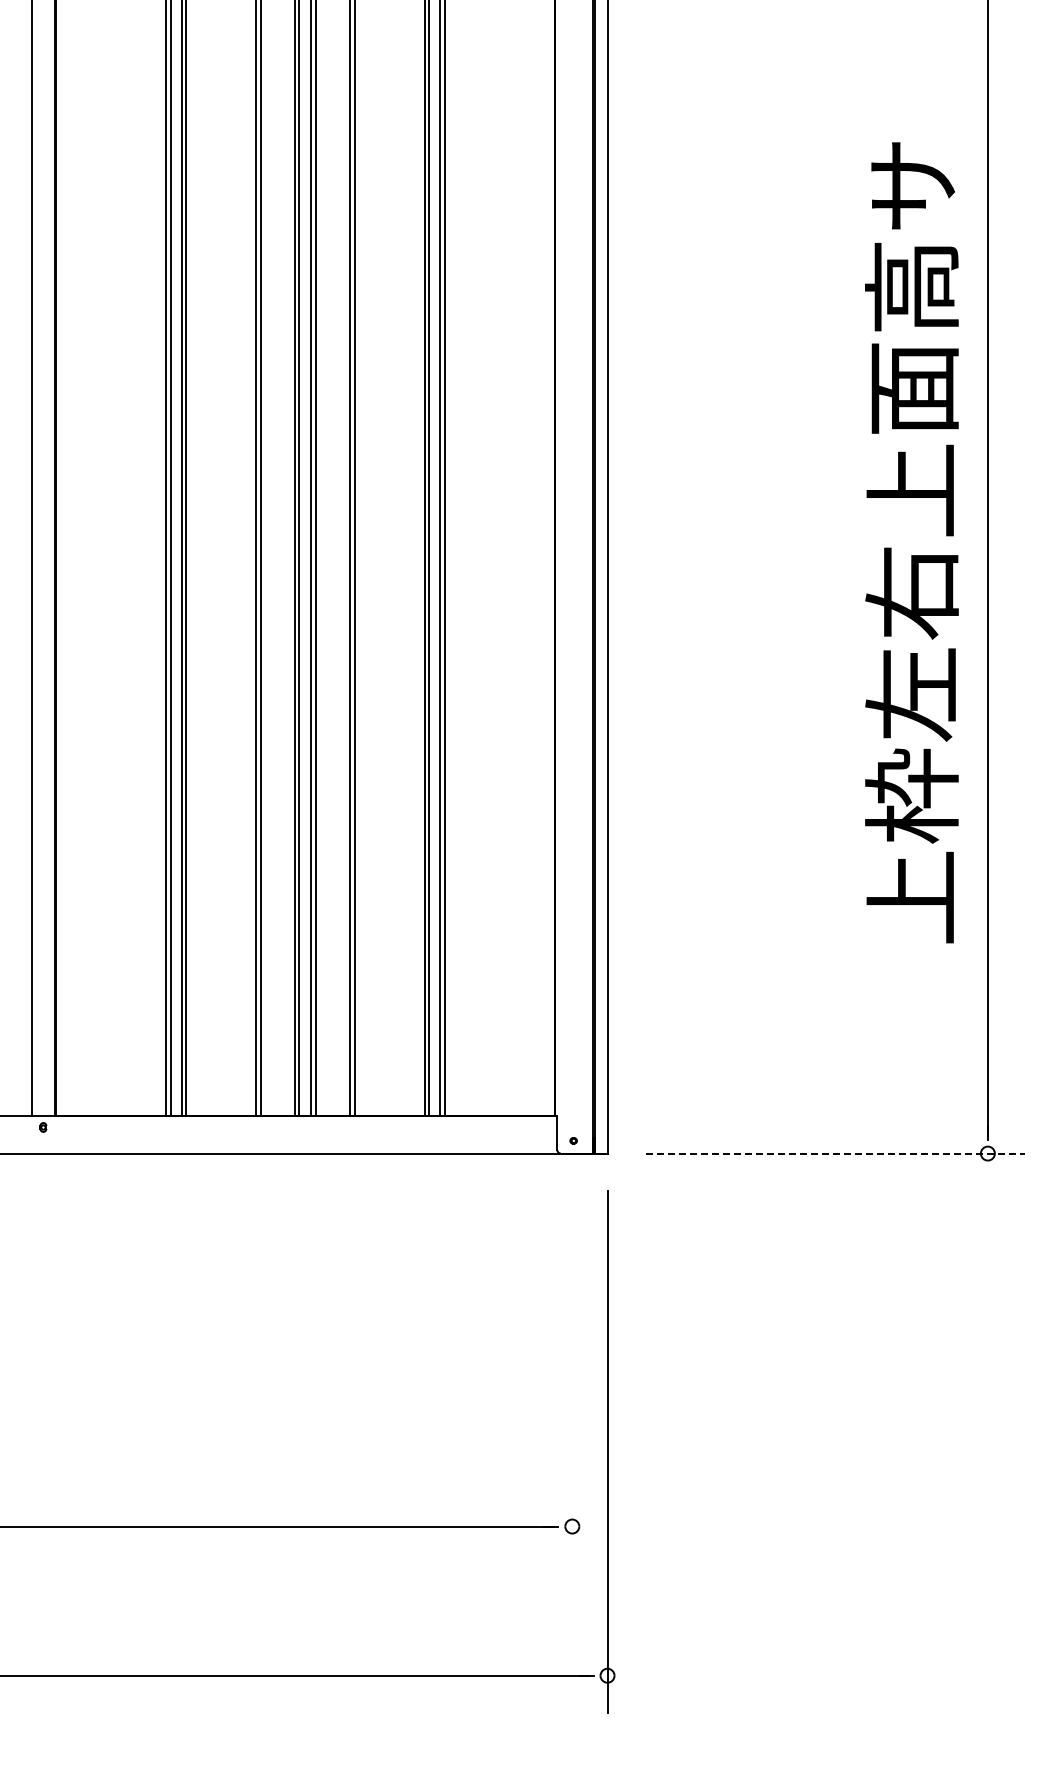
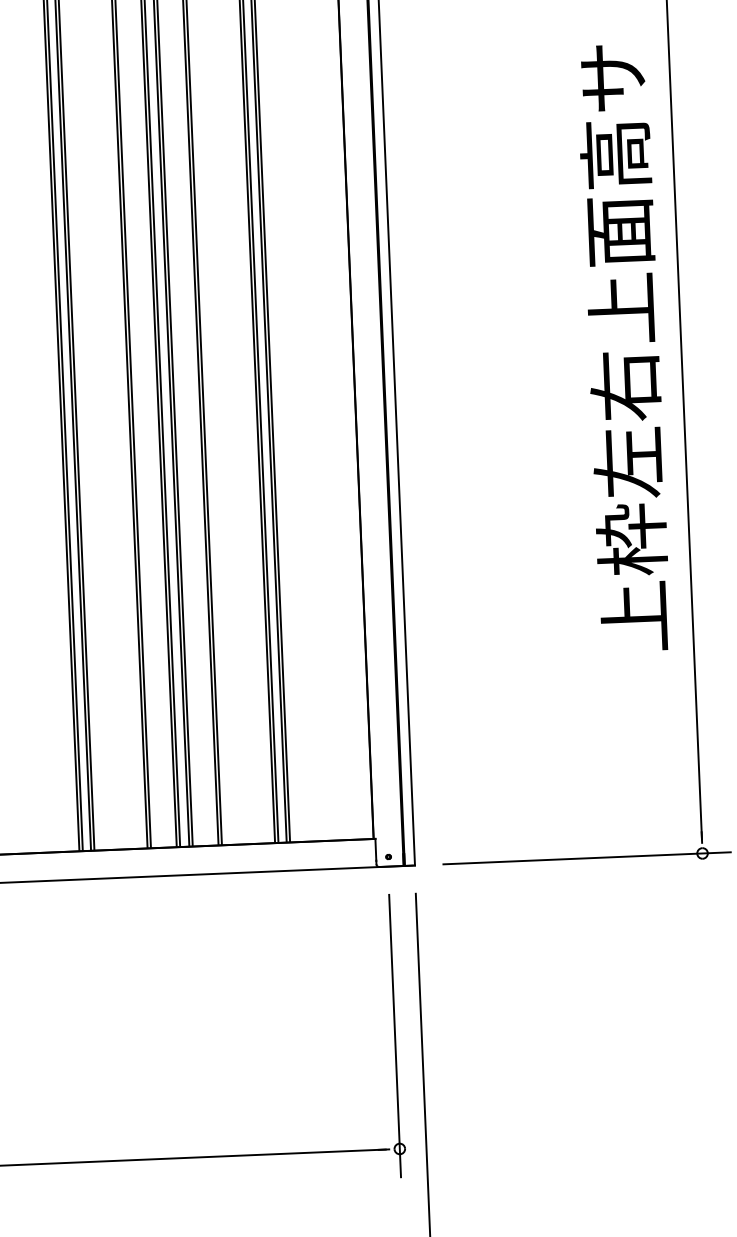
text: (911, 542) -> (623, 347), moved
line: (835, 1153) -> (587, 858), dashed -> solid
line: (572, 1376) -> (395, 1035), added

